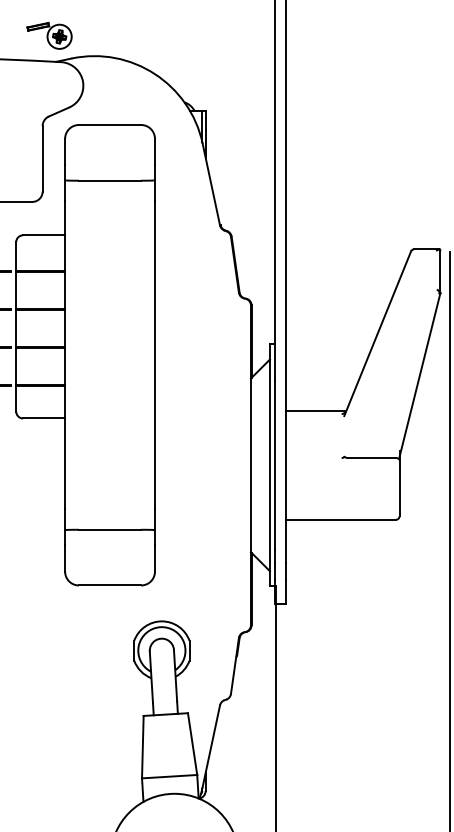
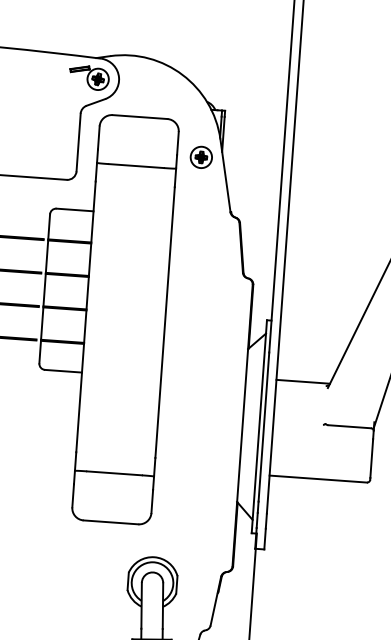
part: (49, 35) -> (89, 77), moved
part: (182, 165) -> (201, 157), added

